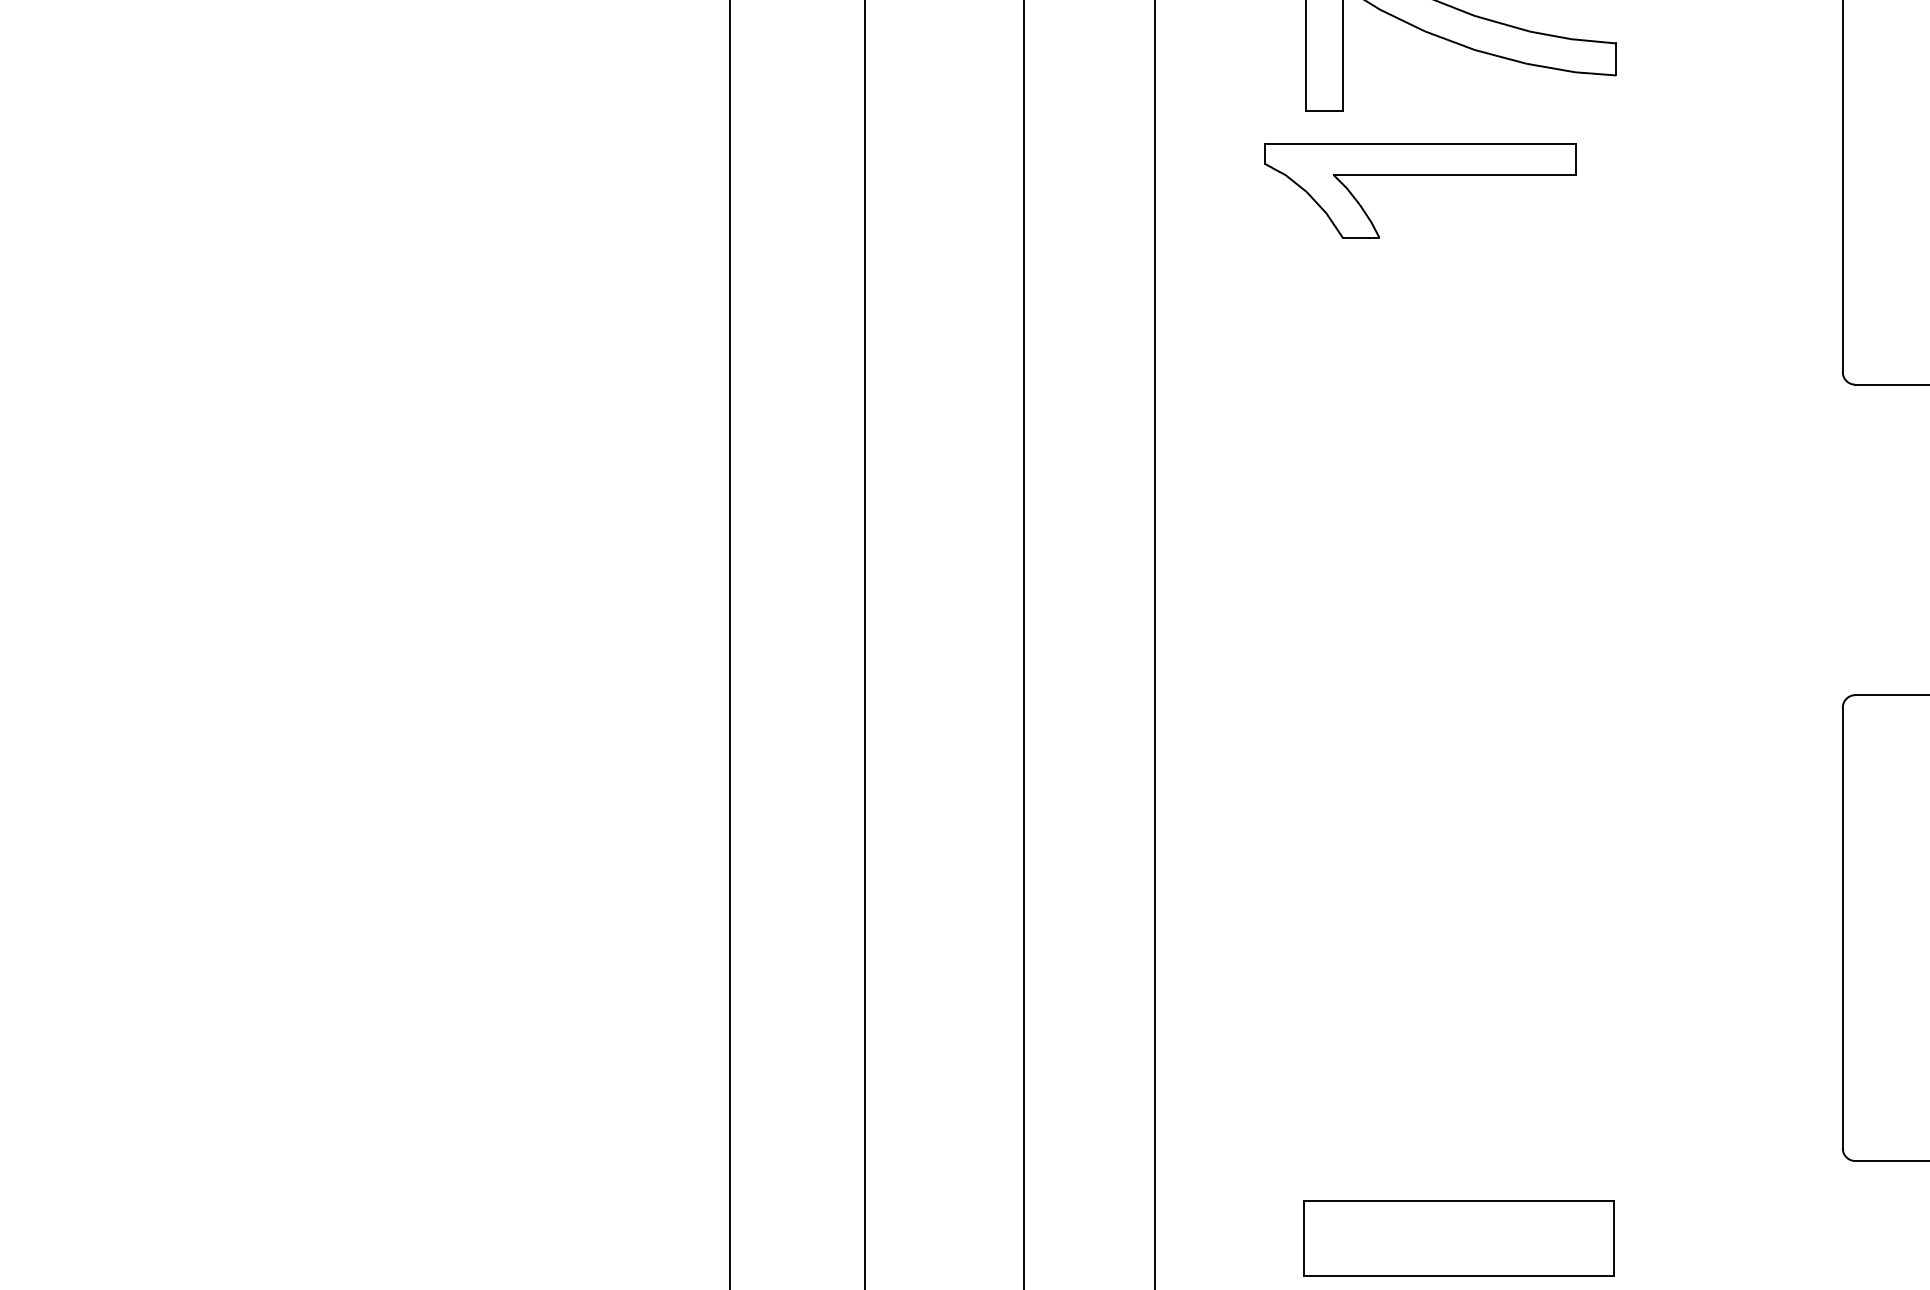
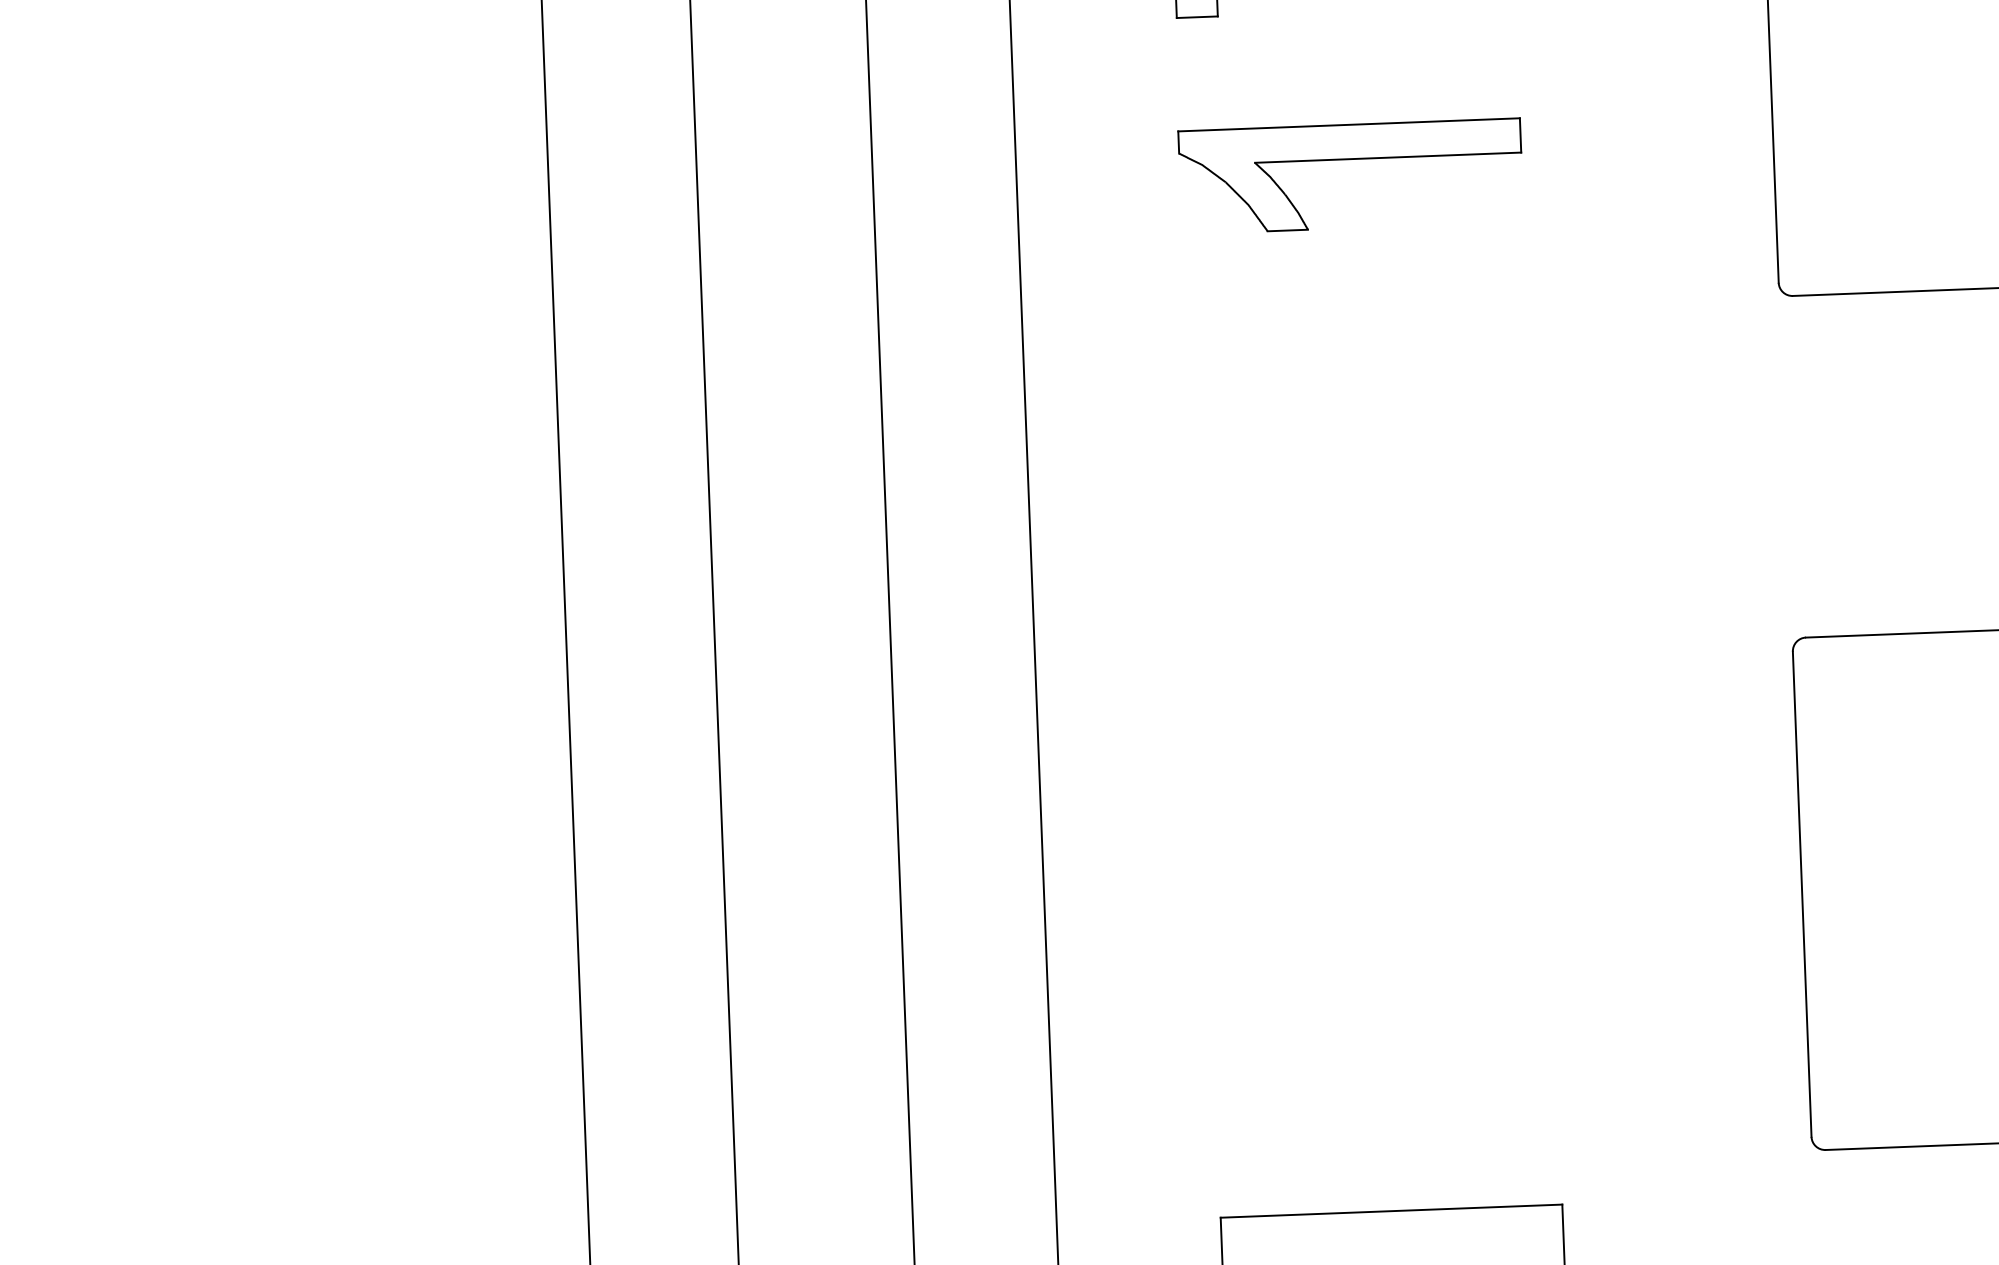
part: (1420, 175) -> (1350, 159), moved

